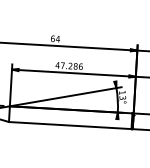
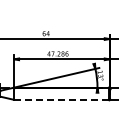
line: (70, 125) -> (61, 99), solid -> dashed

